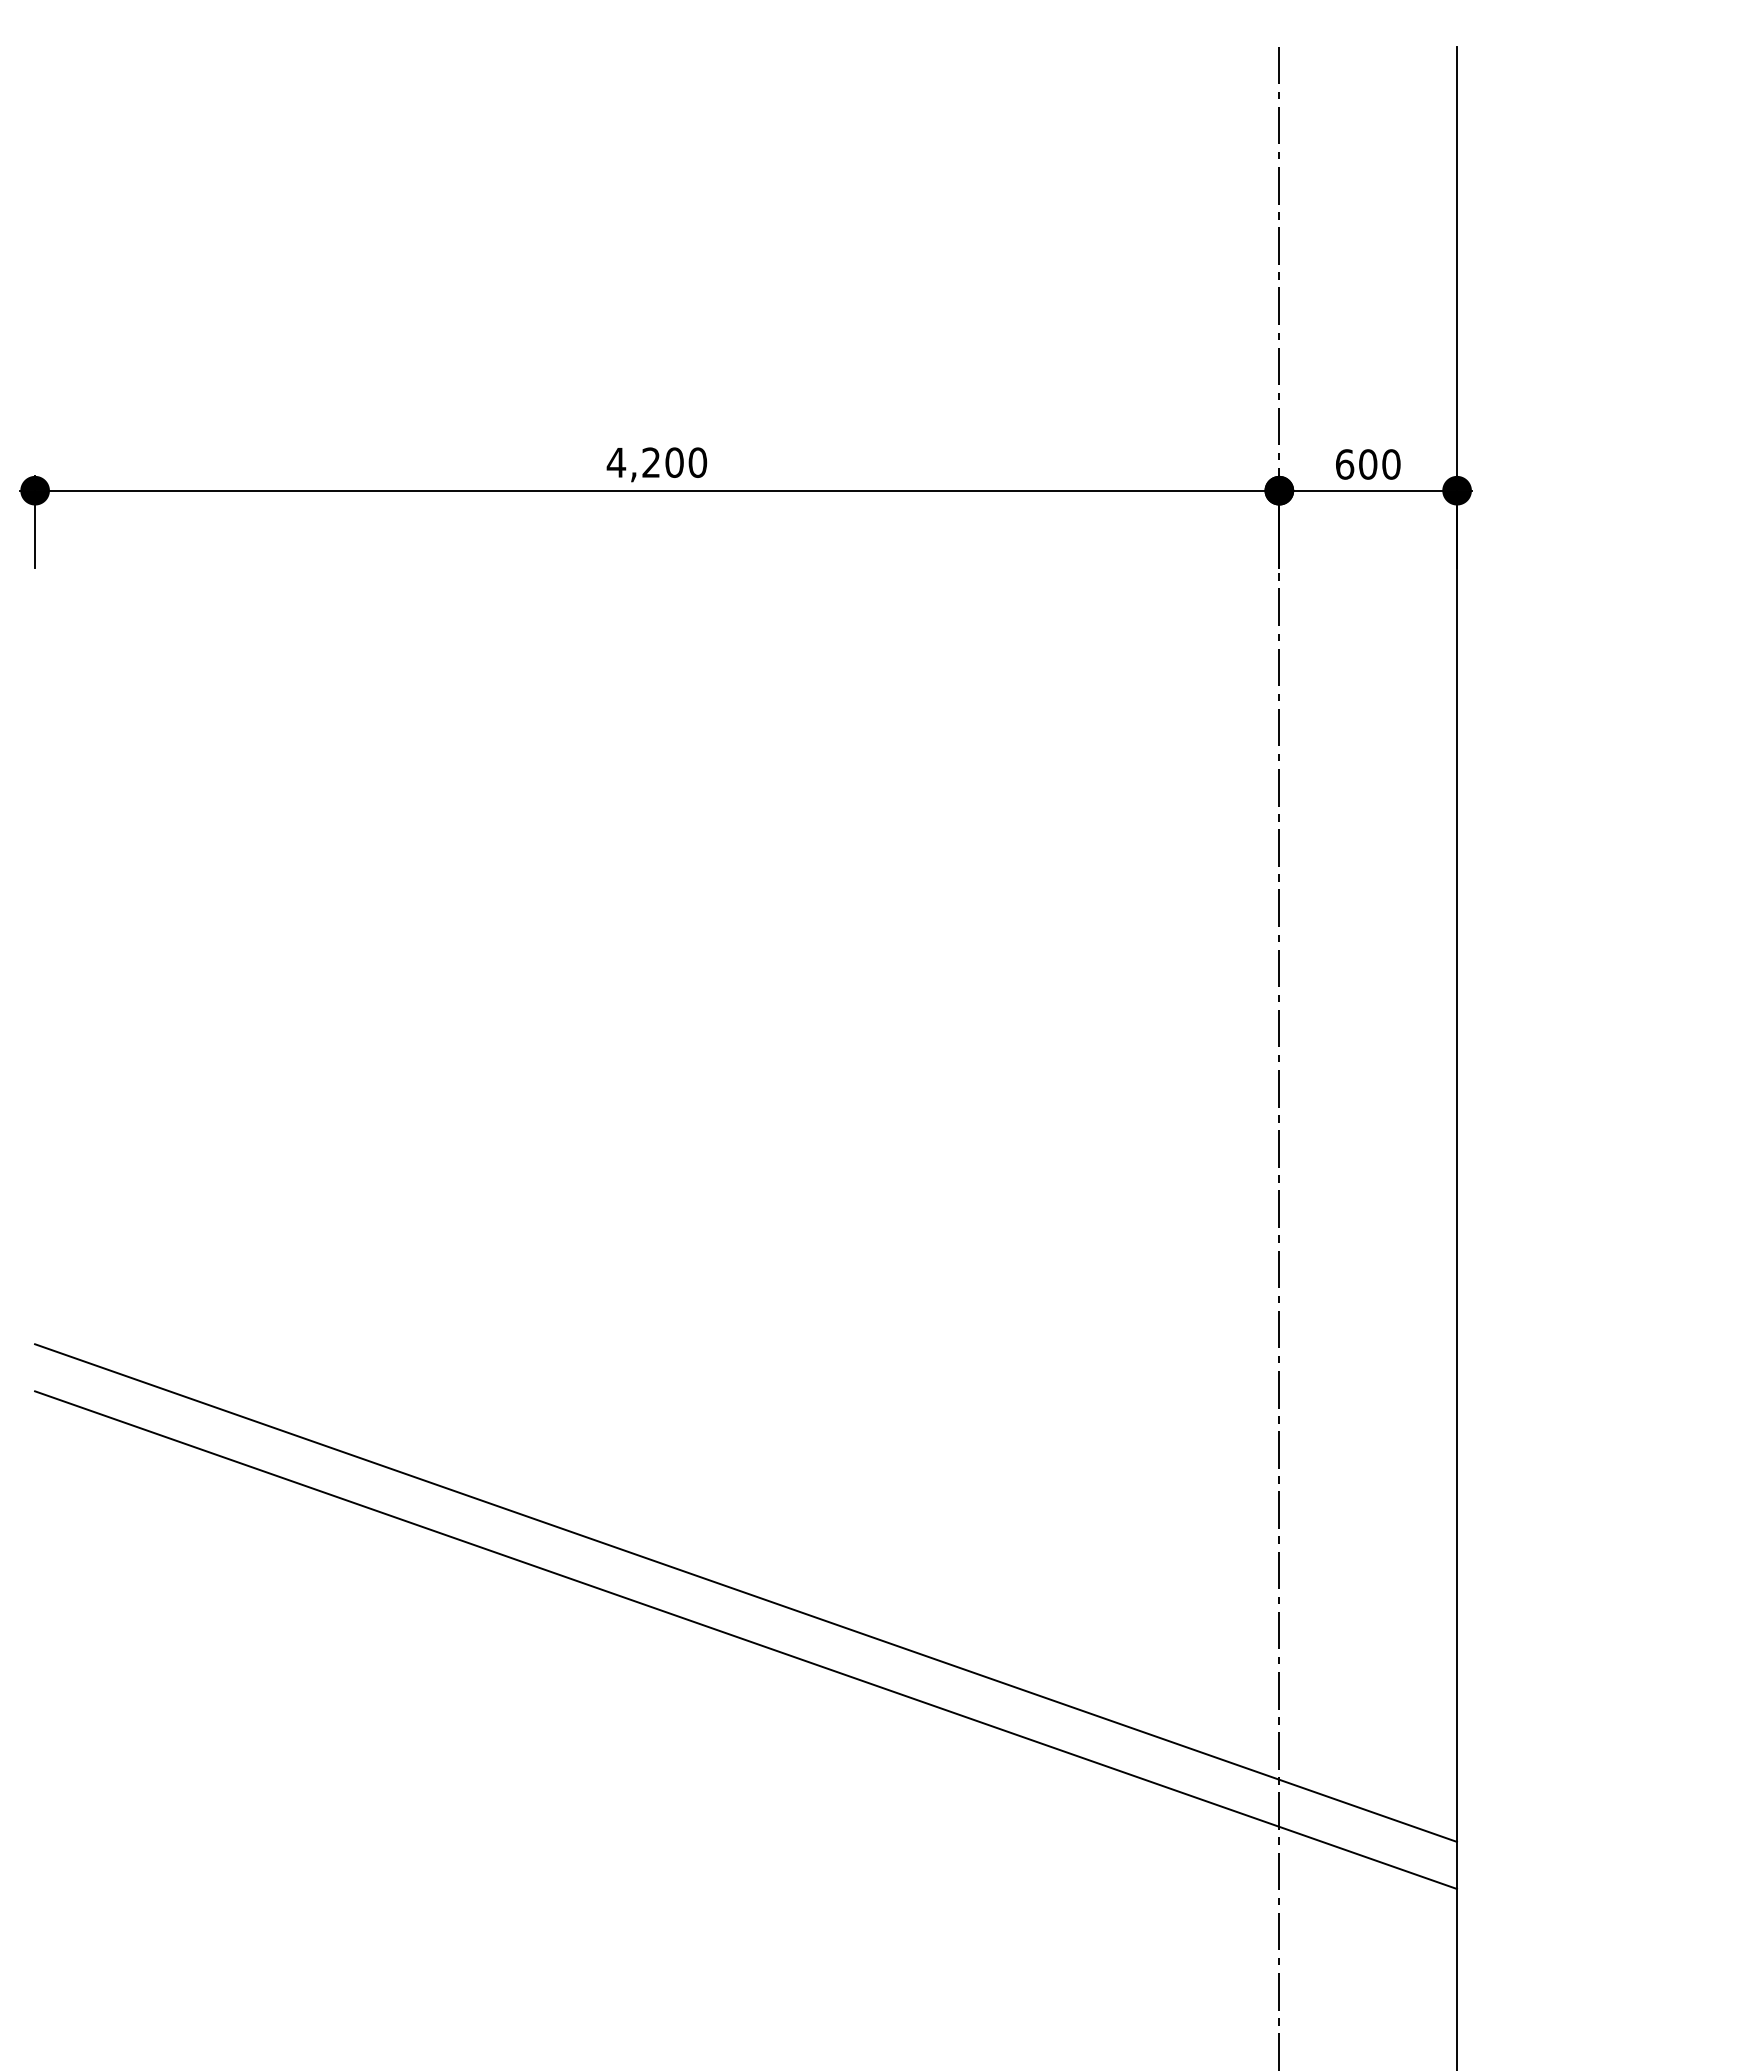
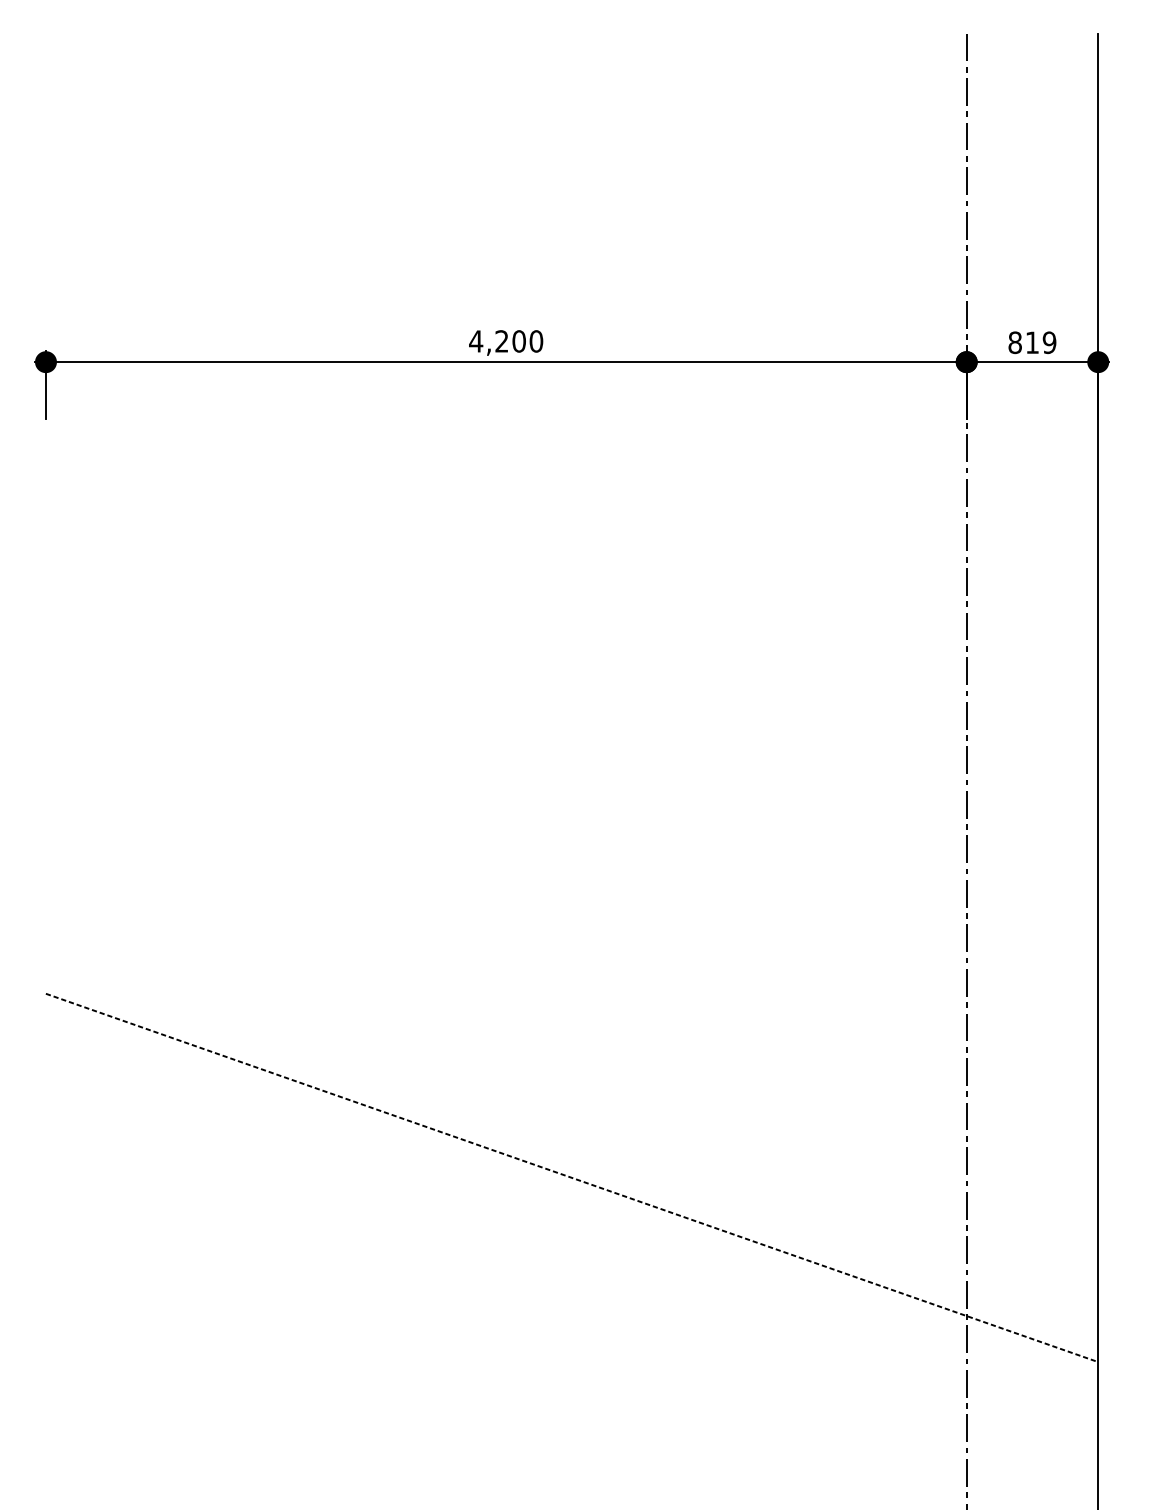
text: (1367, 464) -> (1031, 342), 600 -> 819
line: (746, 1593) -> (572, 1178), solid -> dashed
line: (745, 1640) -> (571, 1213), removed

